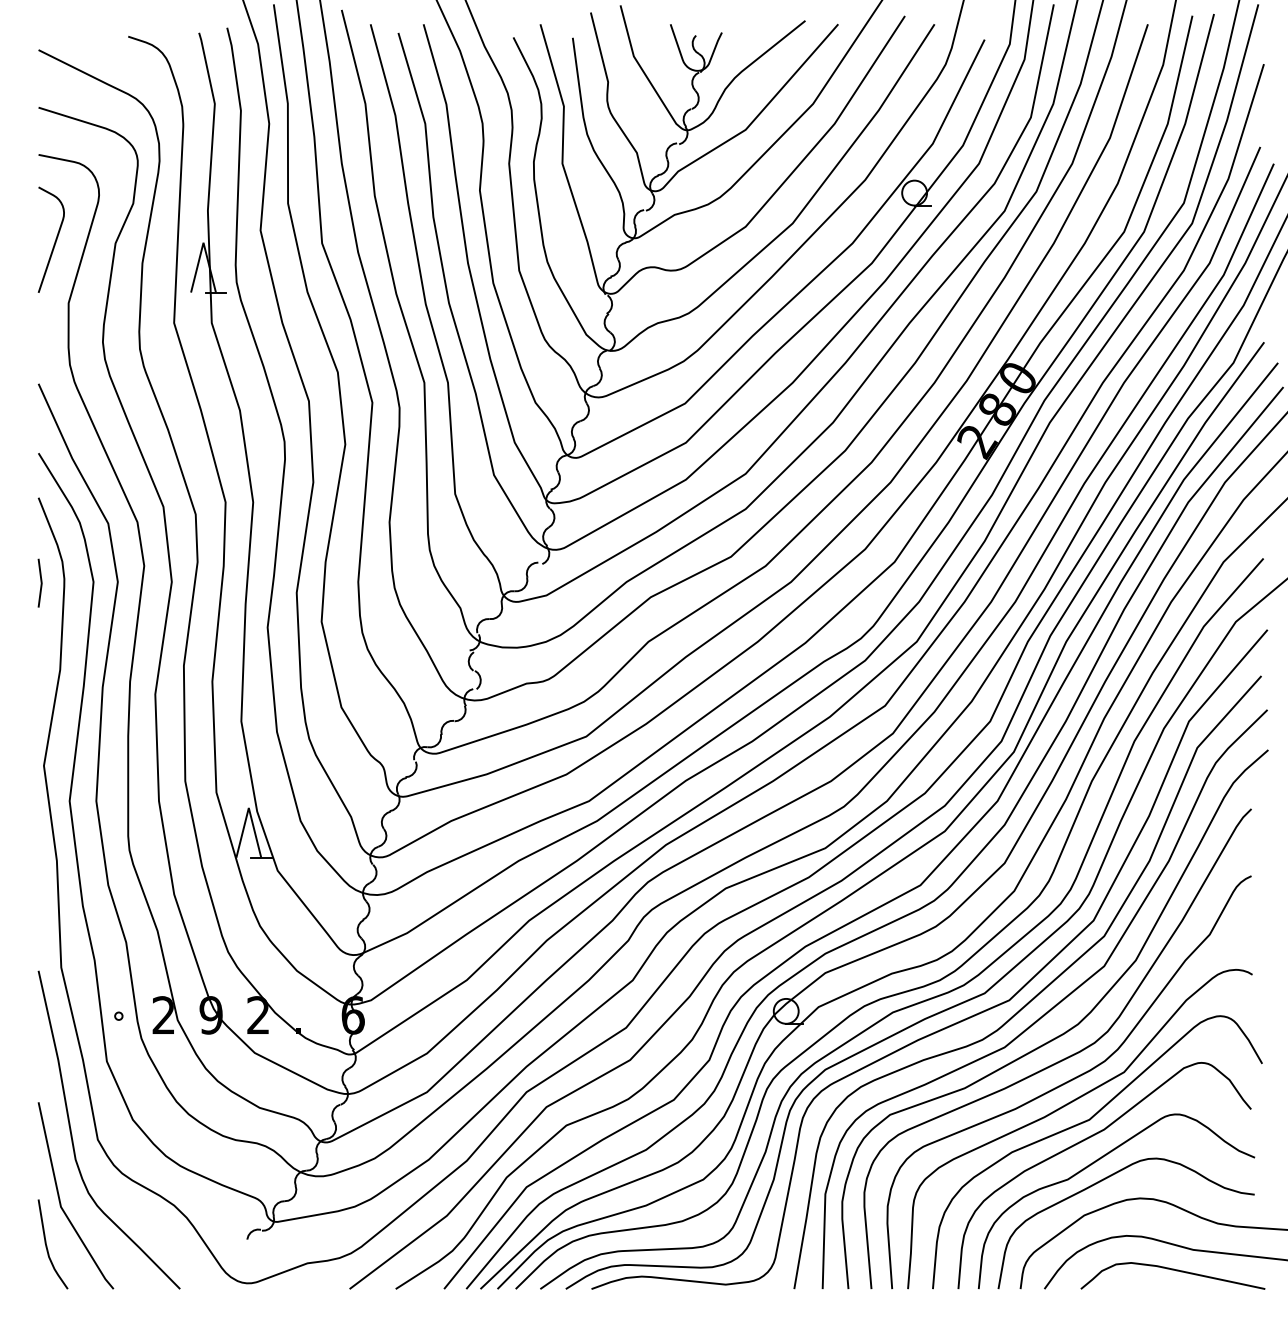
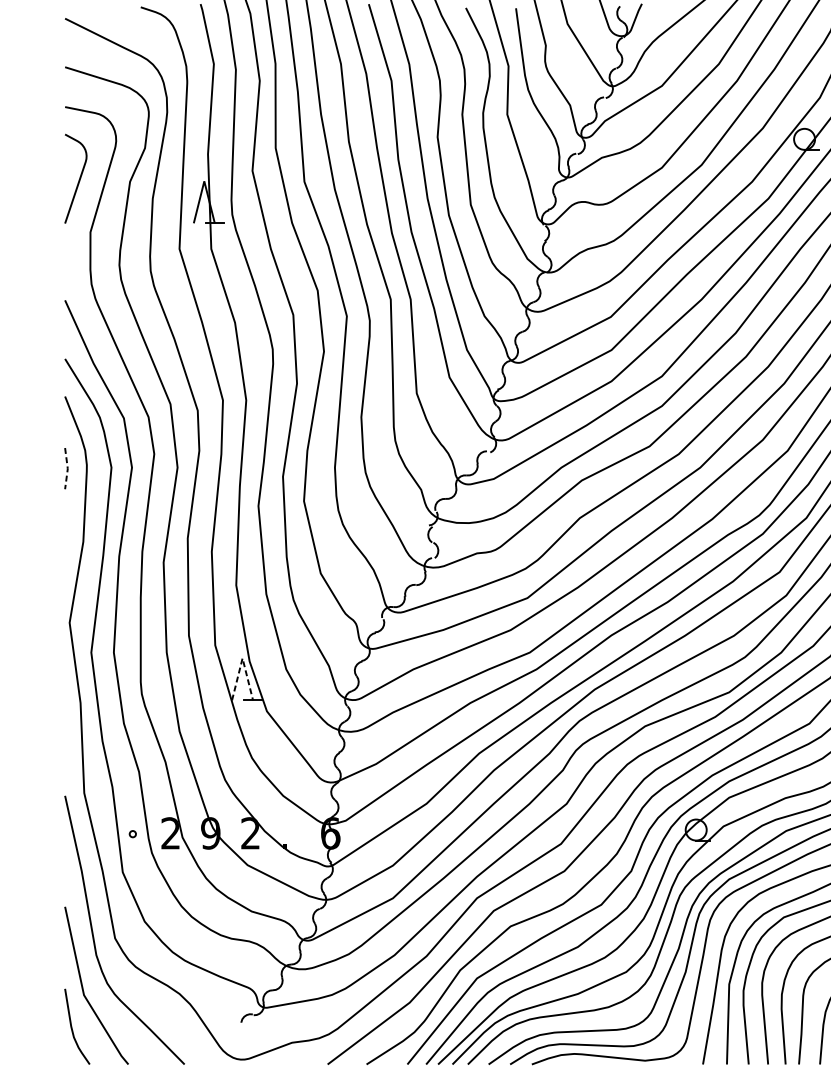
line: (41, 583) -> (67, 468), solid -> dashed
line: (248, 807) -> (242, 657), solid -> dashed

